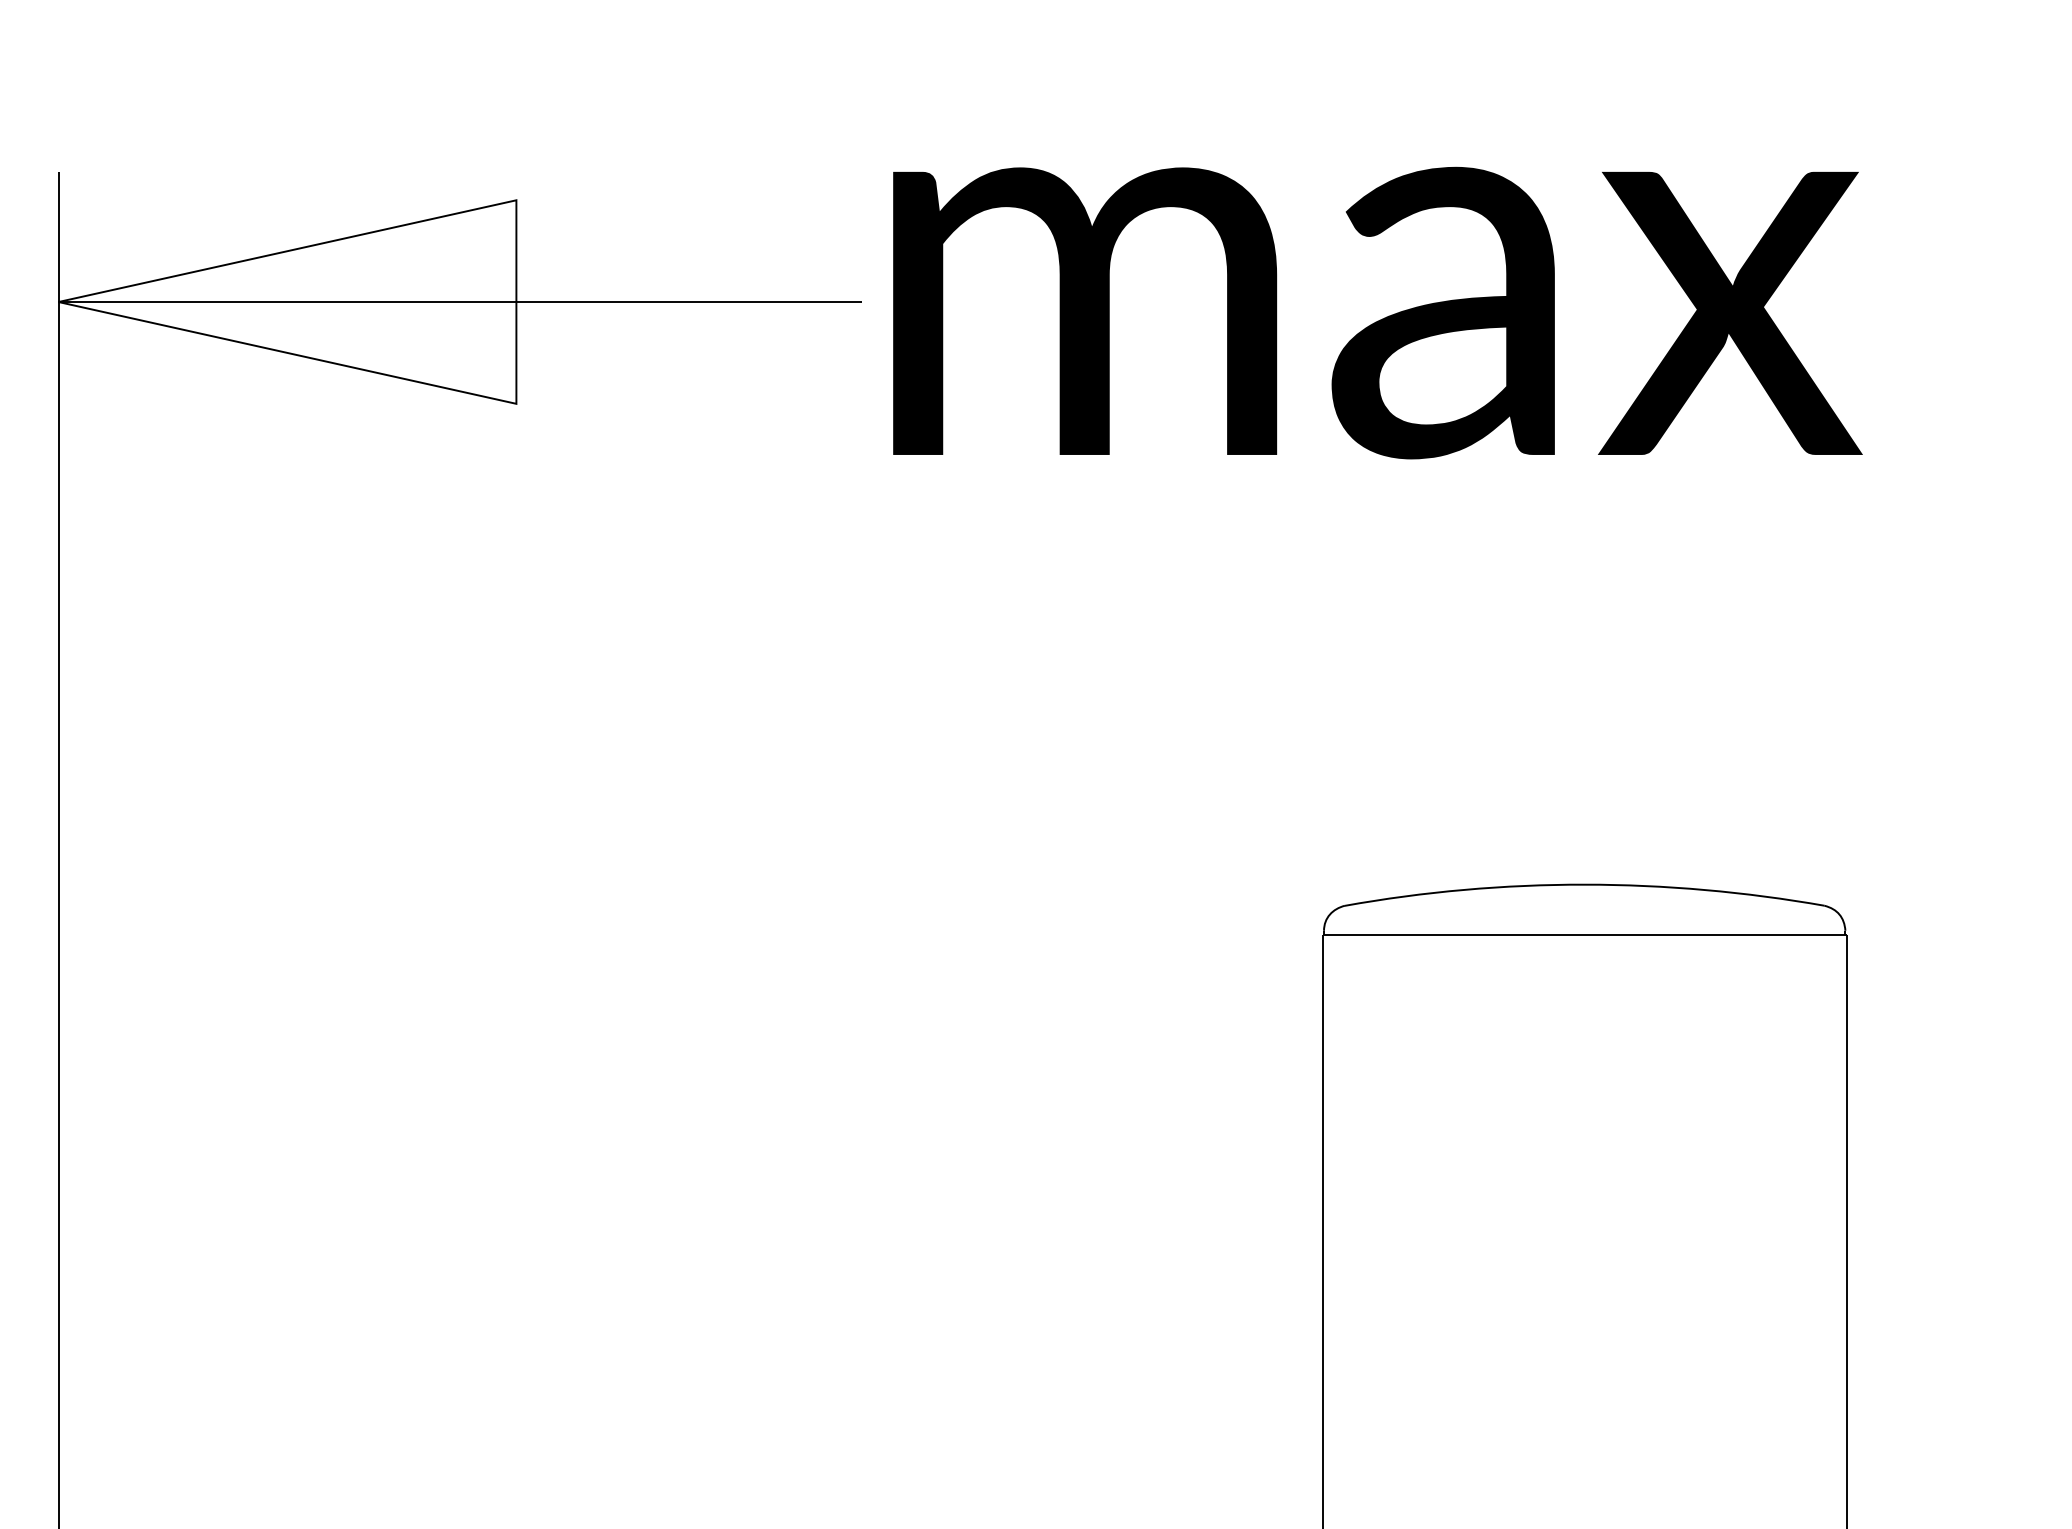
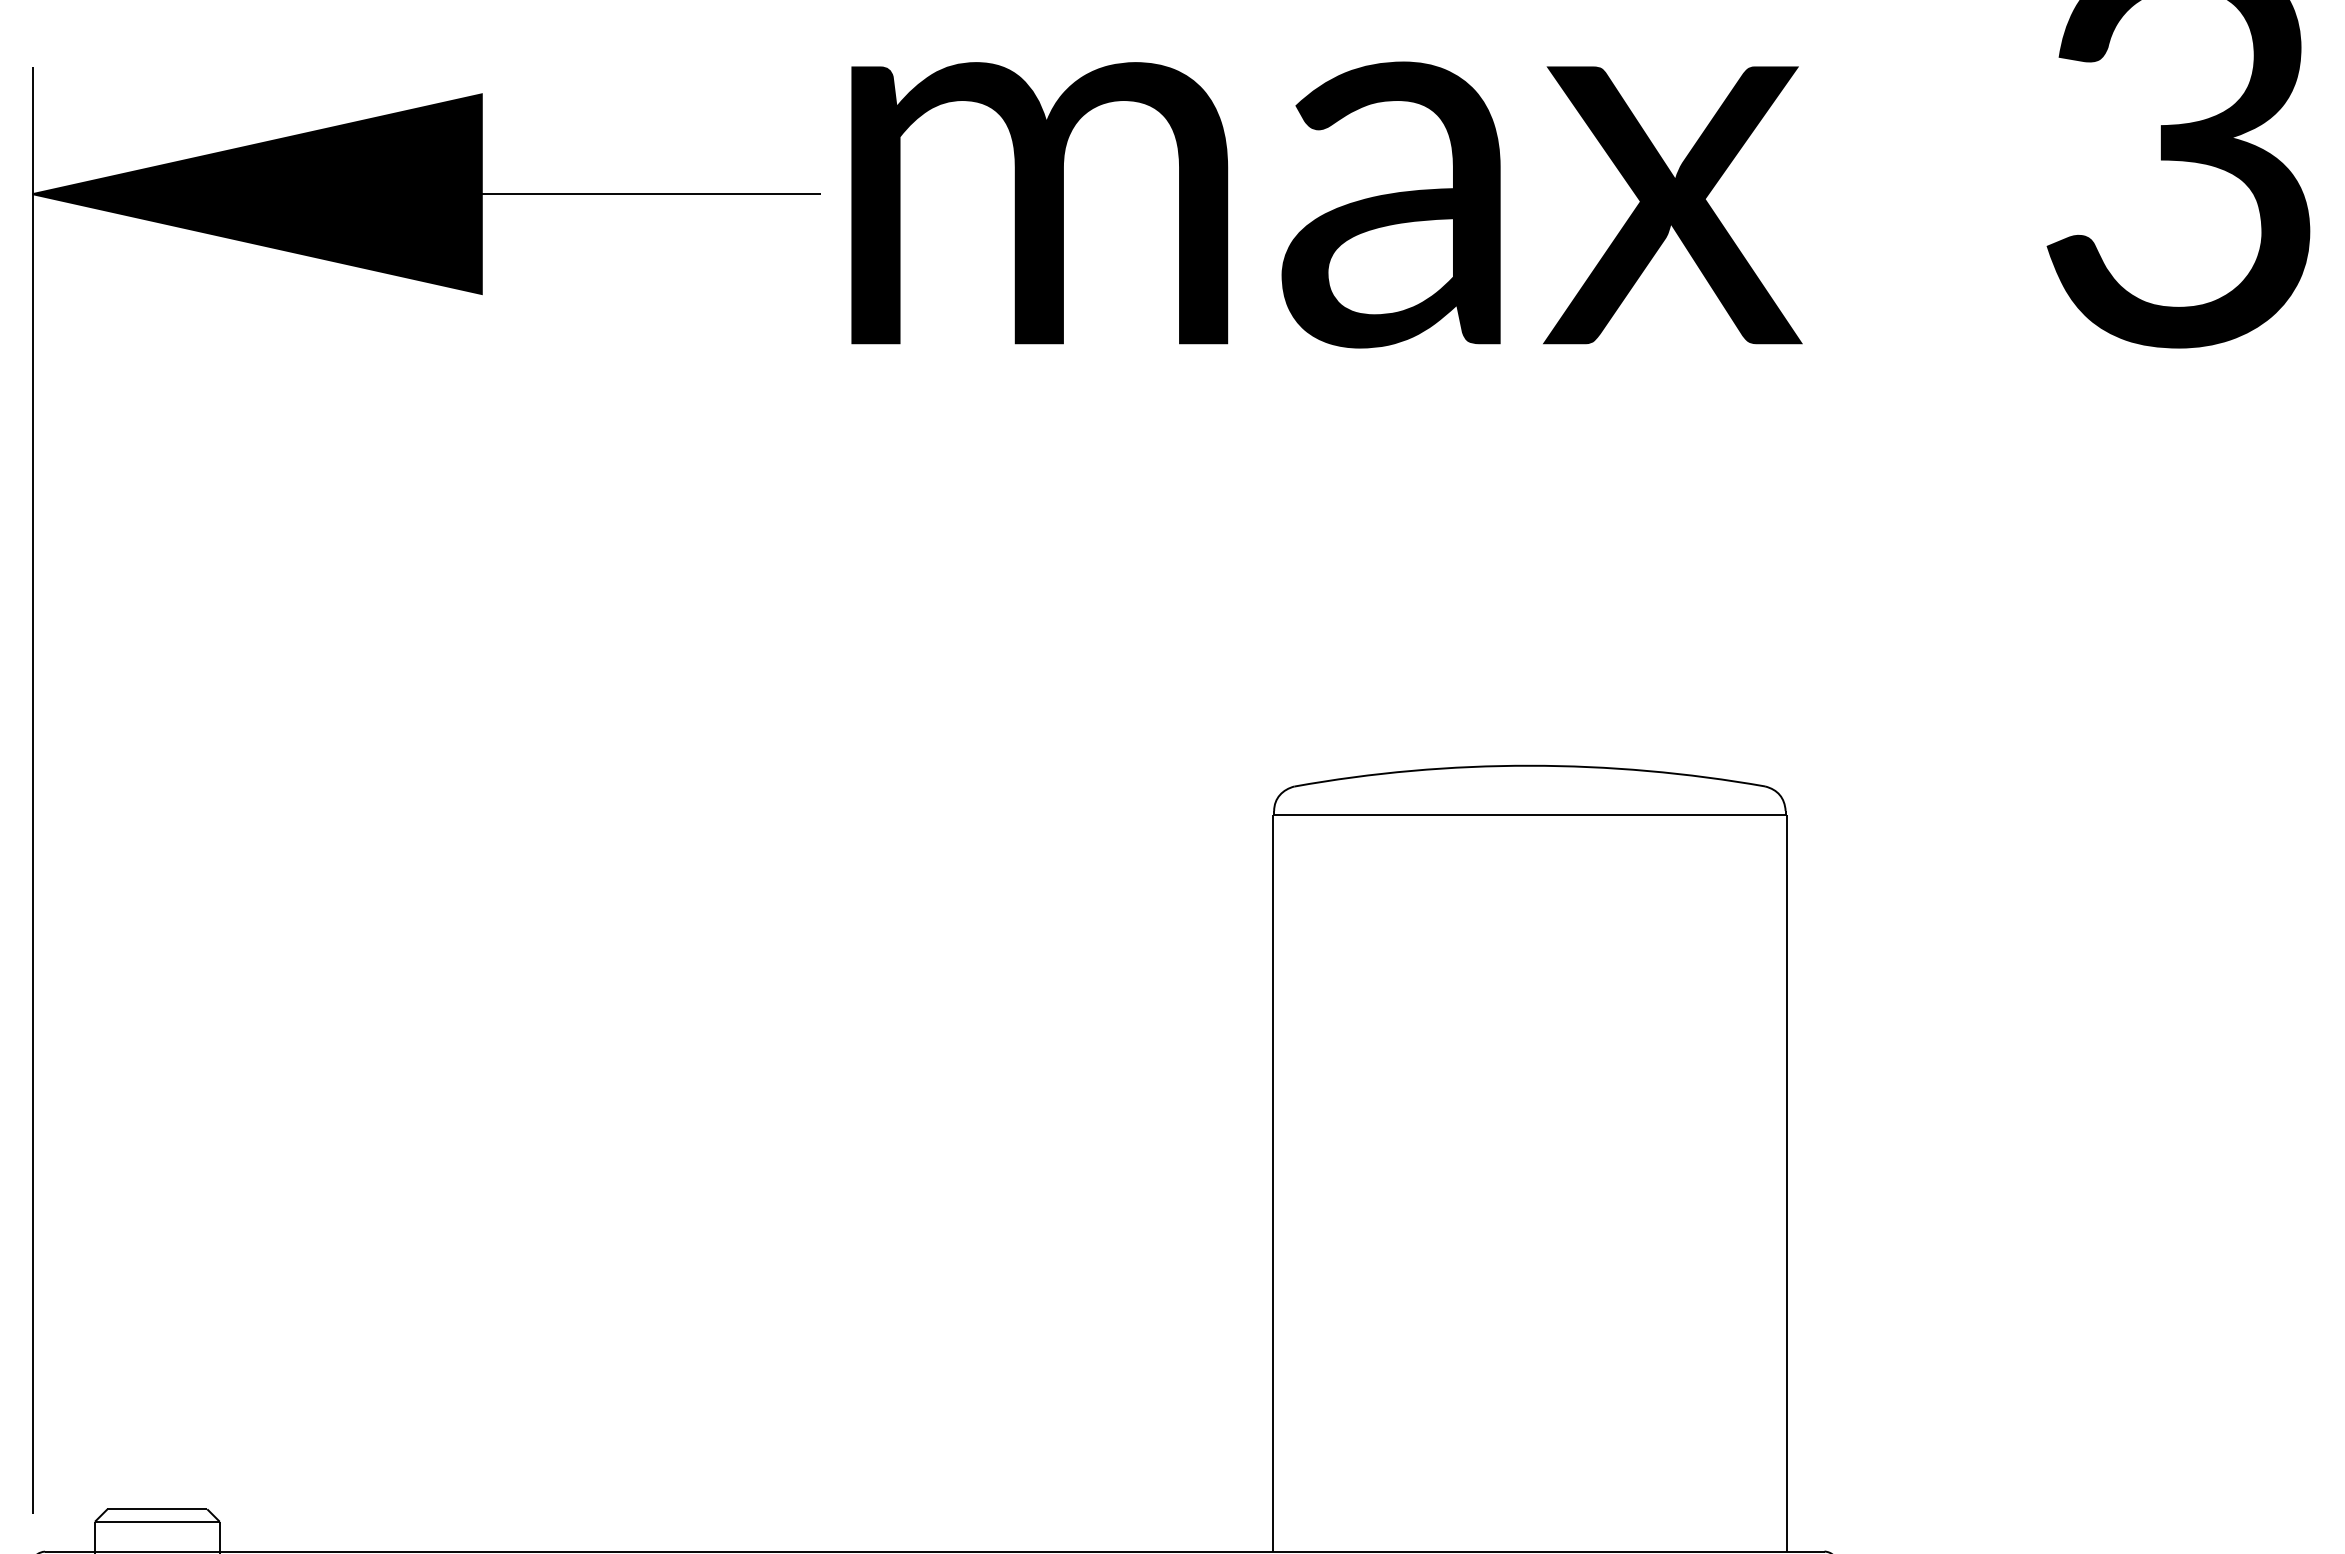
fill: (286, 302) -> (256, 194), added

